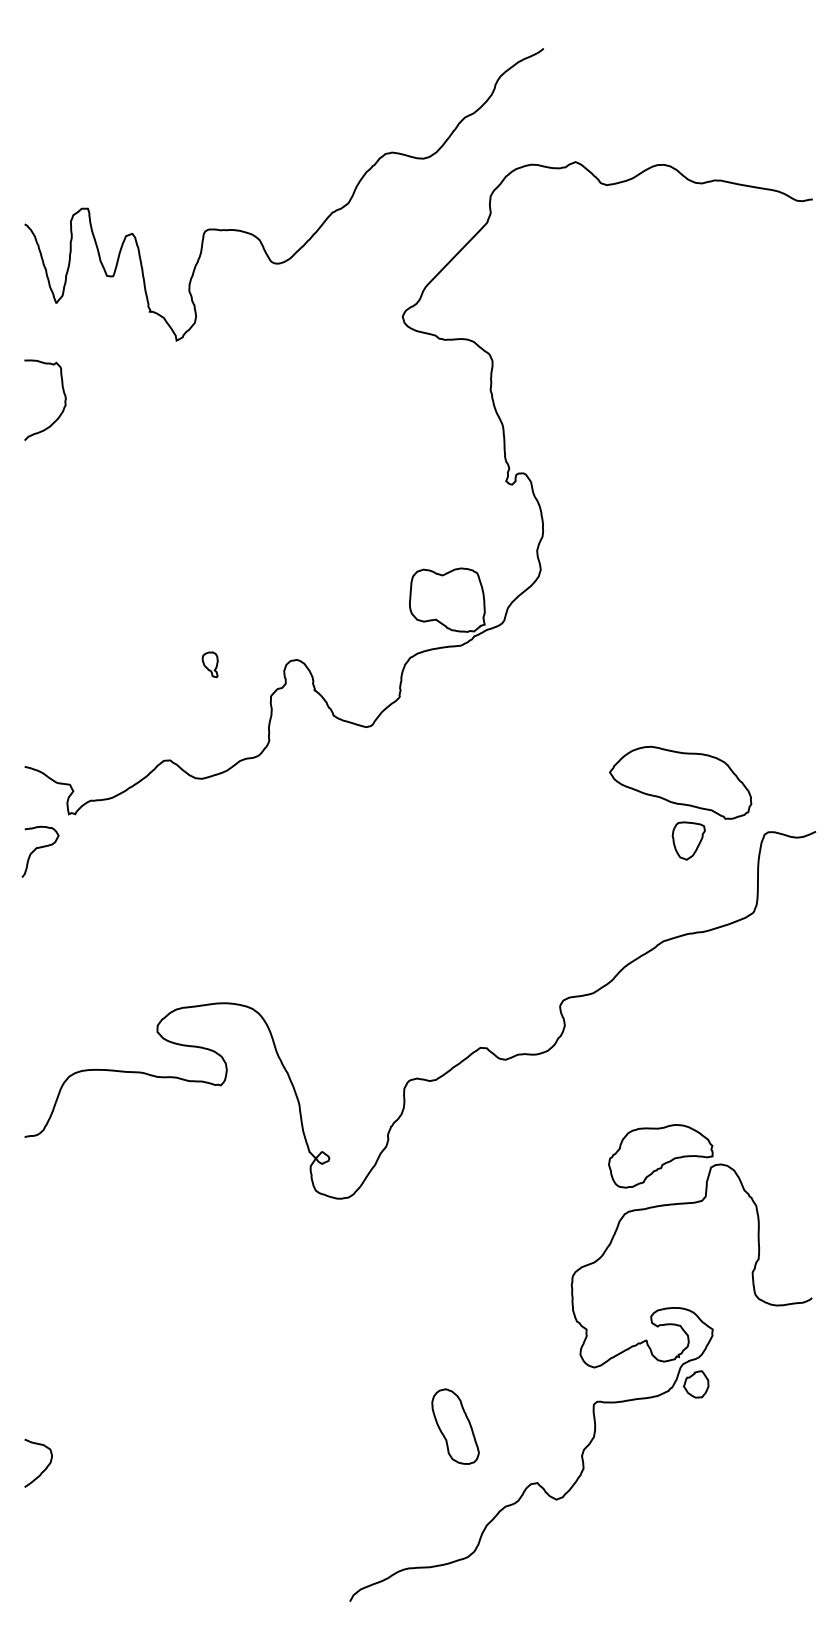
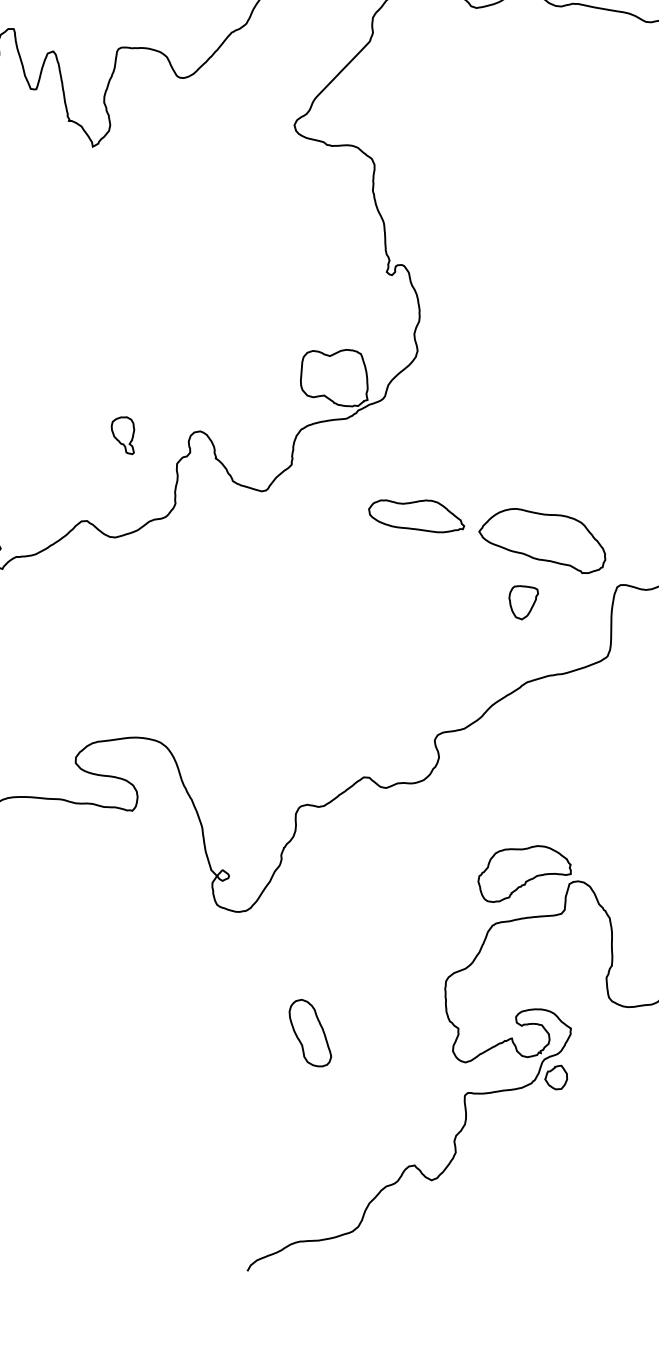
part: (209, 664) -> (122, 435), size x1.67
part: (539, 754) -> (416, 515), added
part: (688, 840) -> (523, 602), moved
part: (455, 1426) -> (310, 1033), moved

